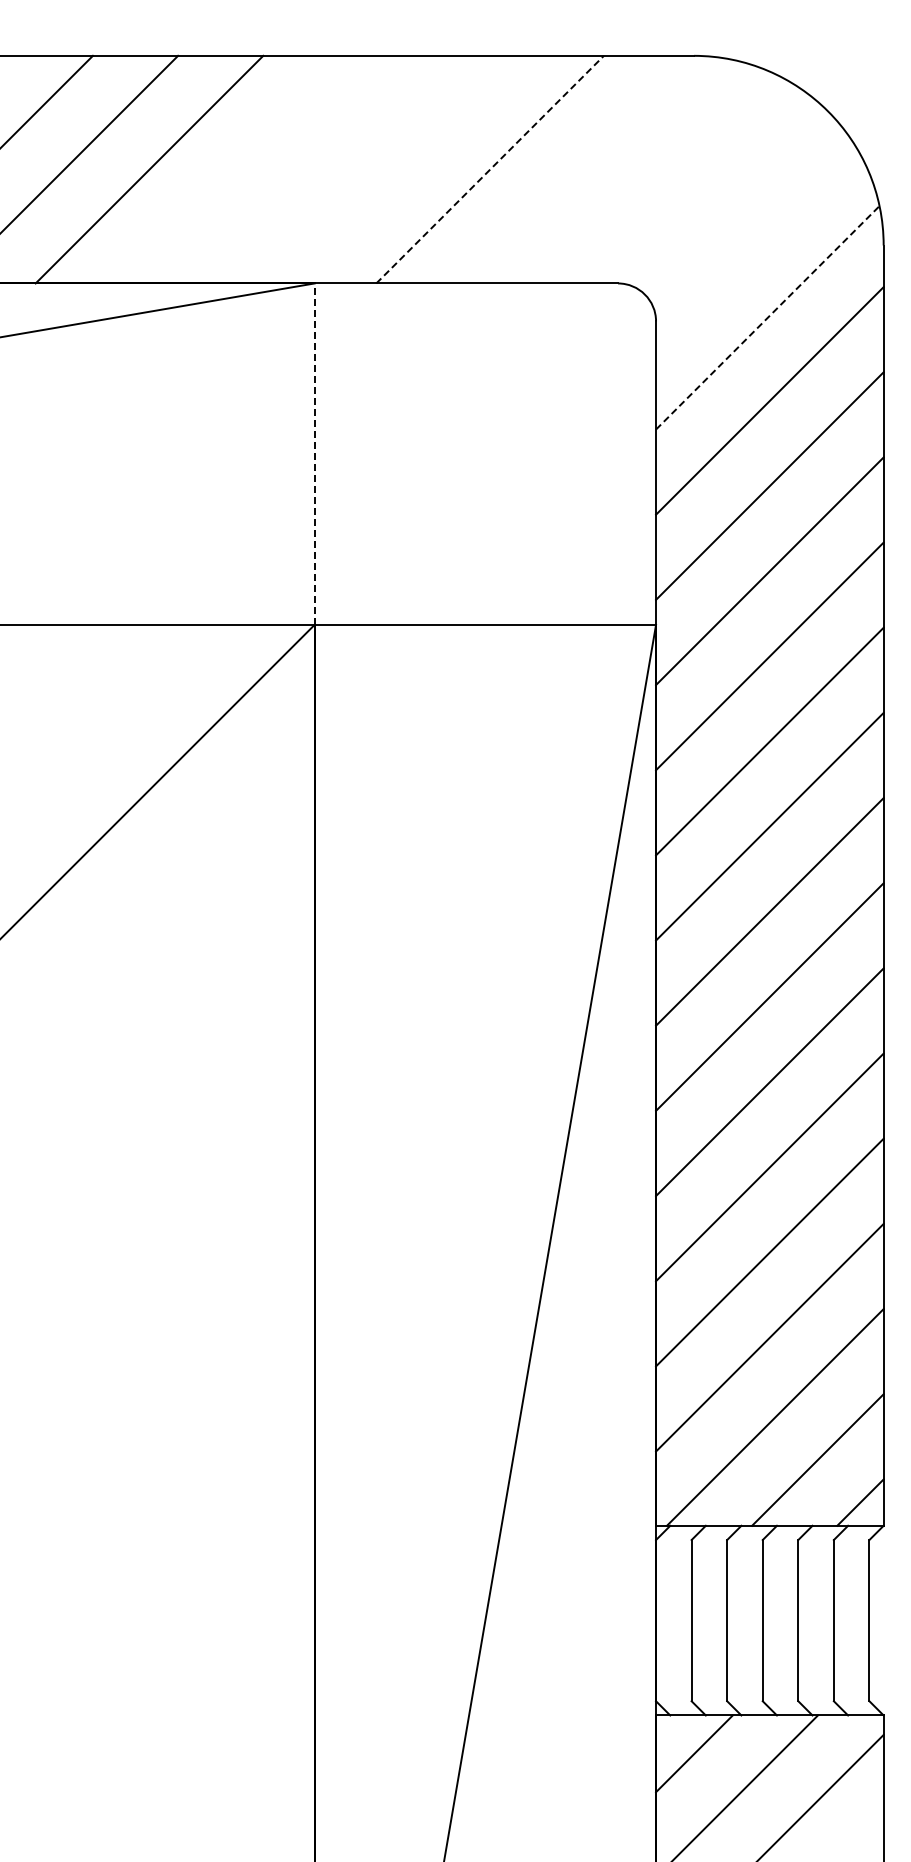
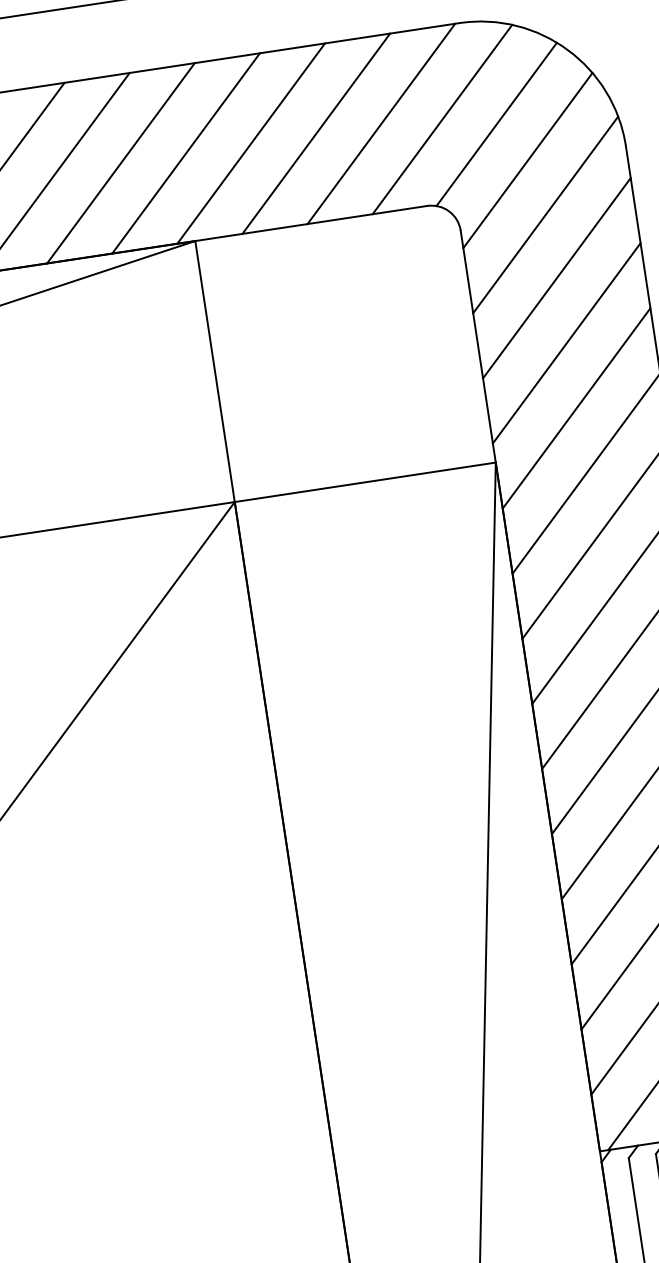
line: (234, 169) -> (120, 163), added
line: (319, 169) -> (185, 153), added
line: (404, 169) -> (250, 143), added
line: (490, 169) -> (316, 133), dashed -> solid
line: (575, 169) -> (381, 123), added
line: (653, 175) -> (441, 119), added
line: (722, 192) -> (496, 124), added
line: (755, 244) -> (527, 160), added
line: (768, 317) -> (546, 214), dashed -> solid
line: (314, 454) -> (214, 371), dashed -> solid

